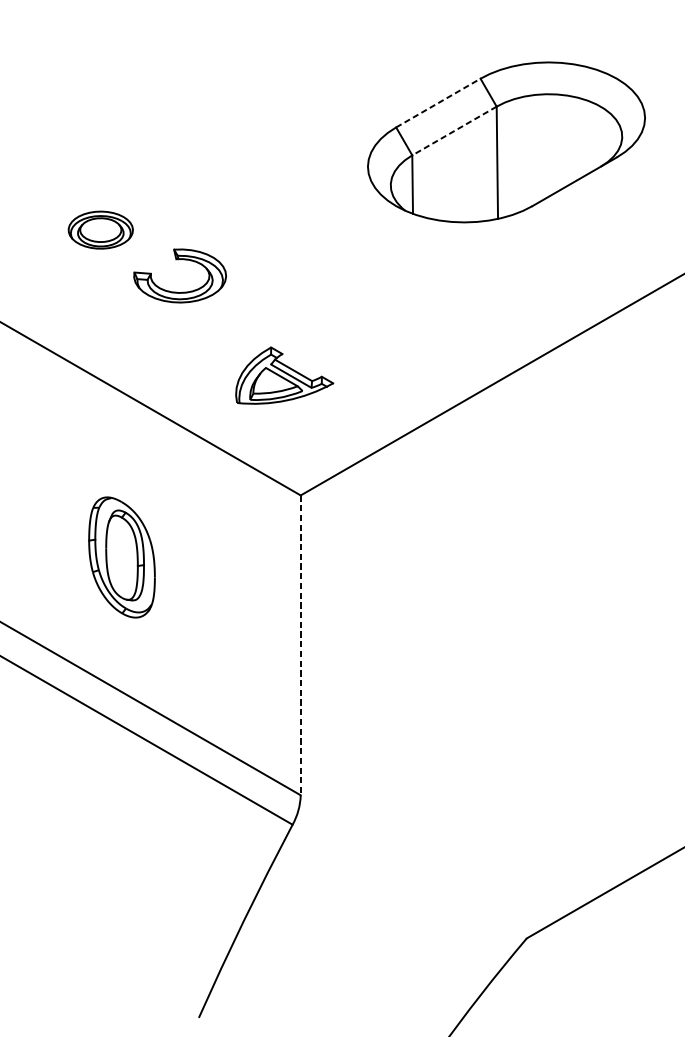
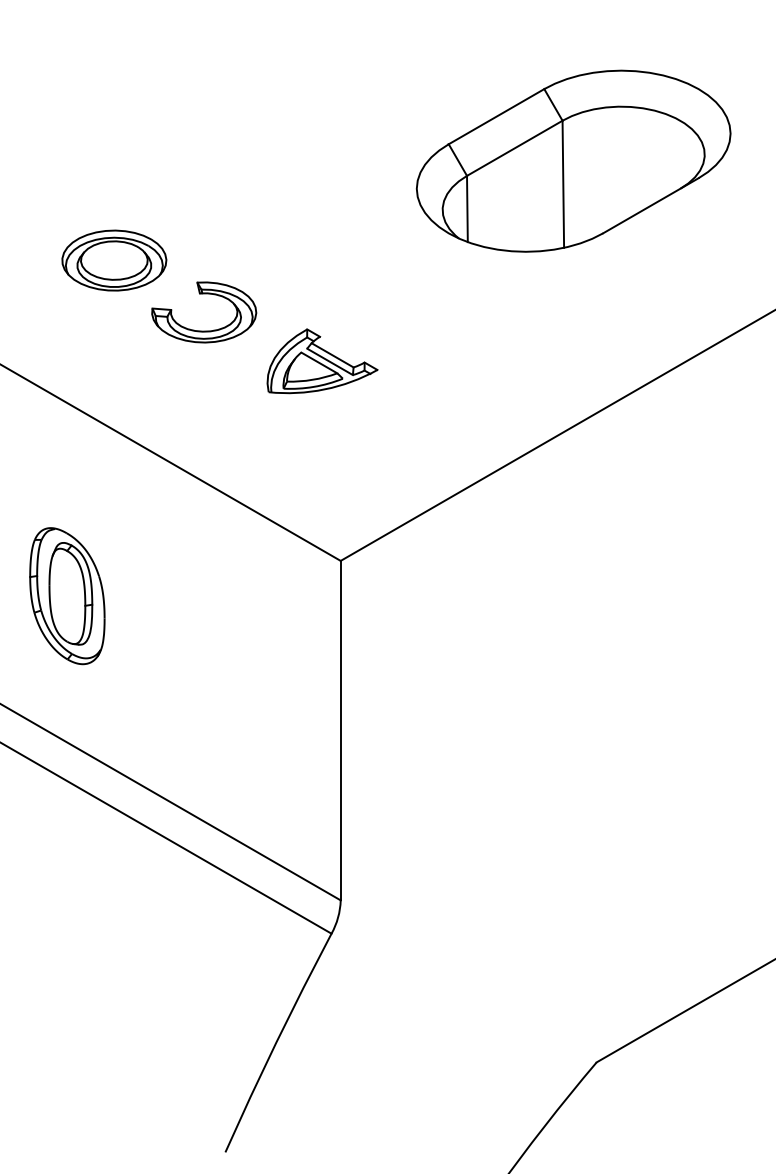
line: (438, 102) -> (496, 116), dashed -> solid
line: (454, 131) -> (514, 148), dashed -> solid
part: (100, 230) -> (114, 260), size x1.43
part: (284, 375) -> (322, 361), moved
part: (122, 557) -> (67, 596), moved
line: (300, 645) -> (340, 730), dashed -> solid

